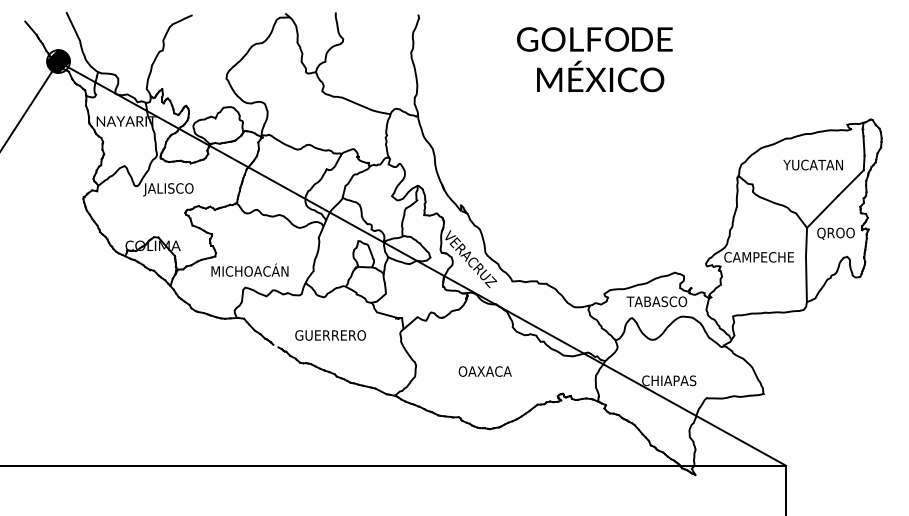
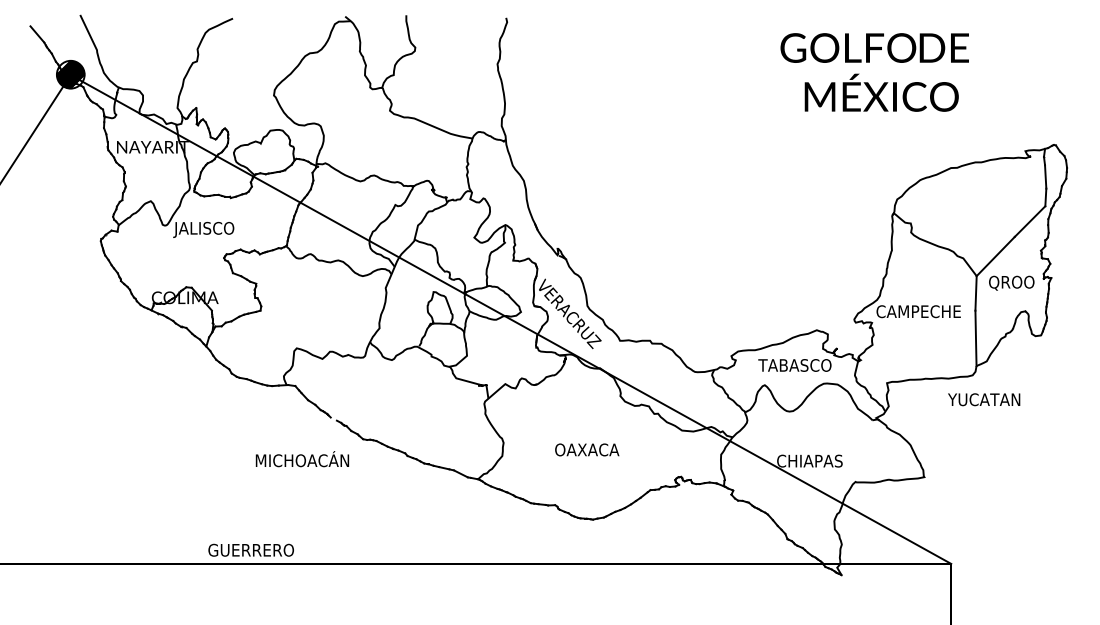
text: (594, 59) -> (874, 72), moved
text: (812, 164) -> (983, 399), moved
text: (249, 269) -> (301, 458), moved
text: (330, 335) -> (251, 550), moved

